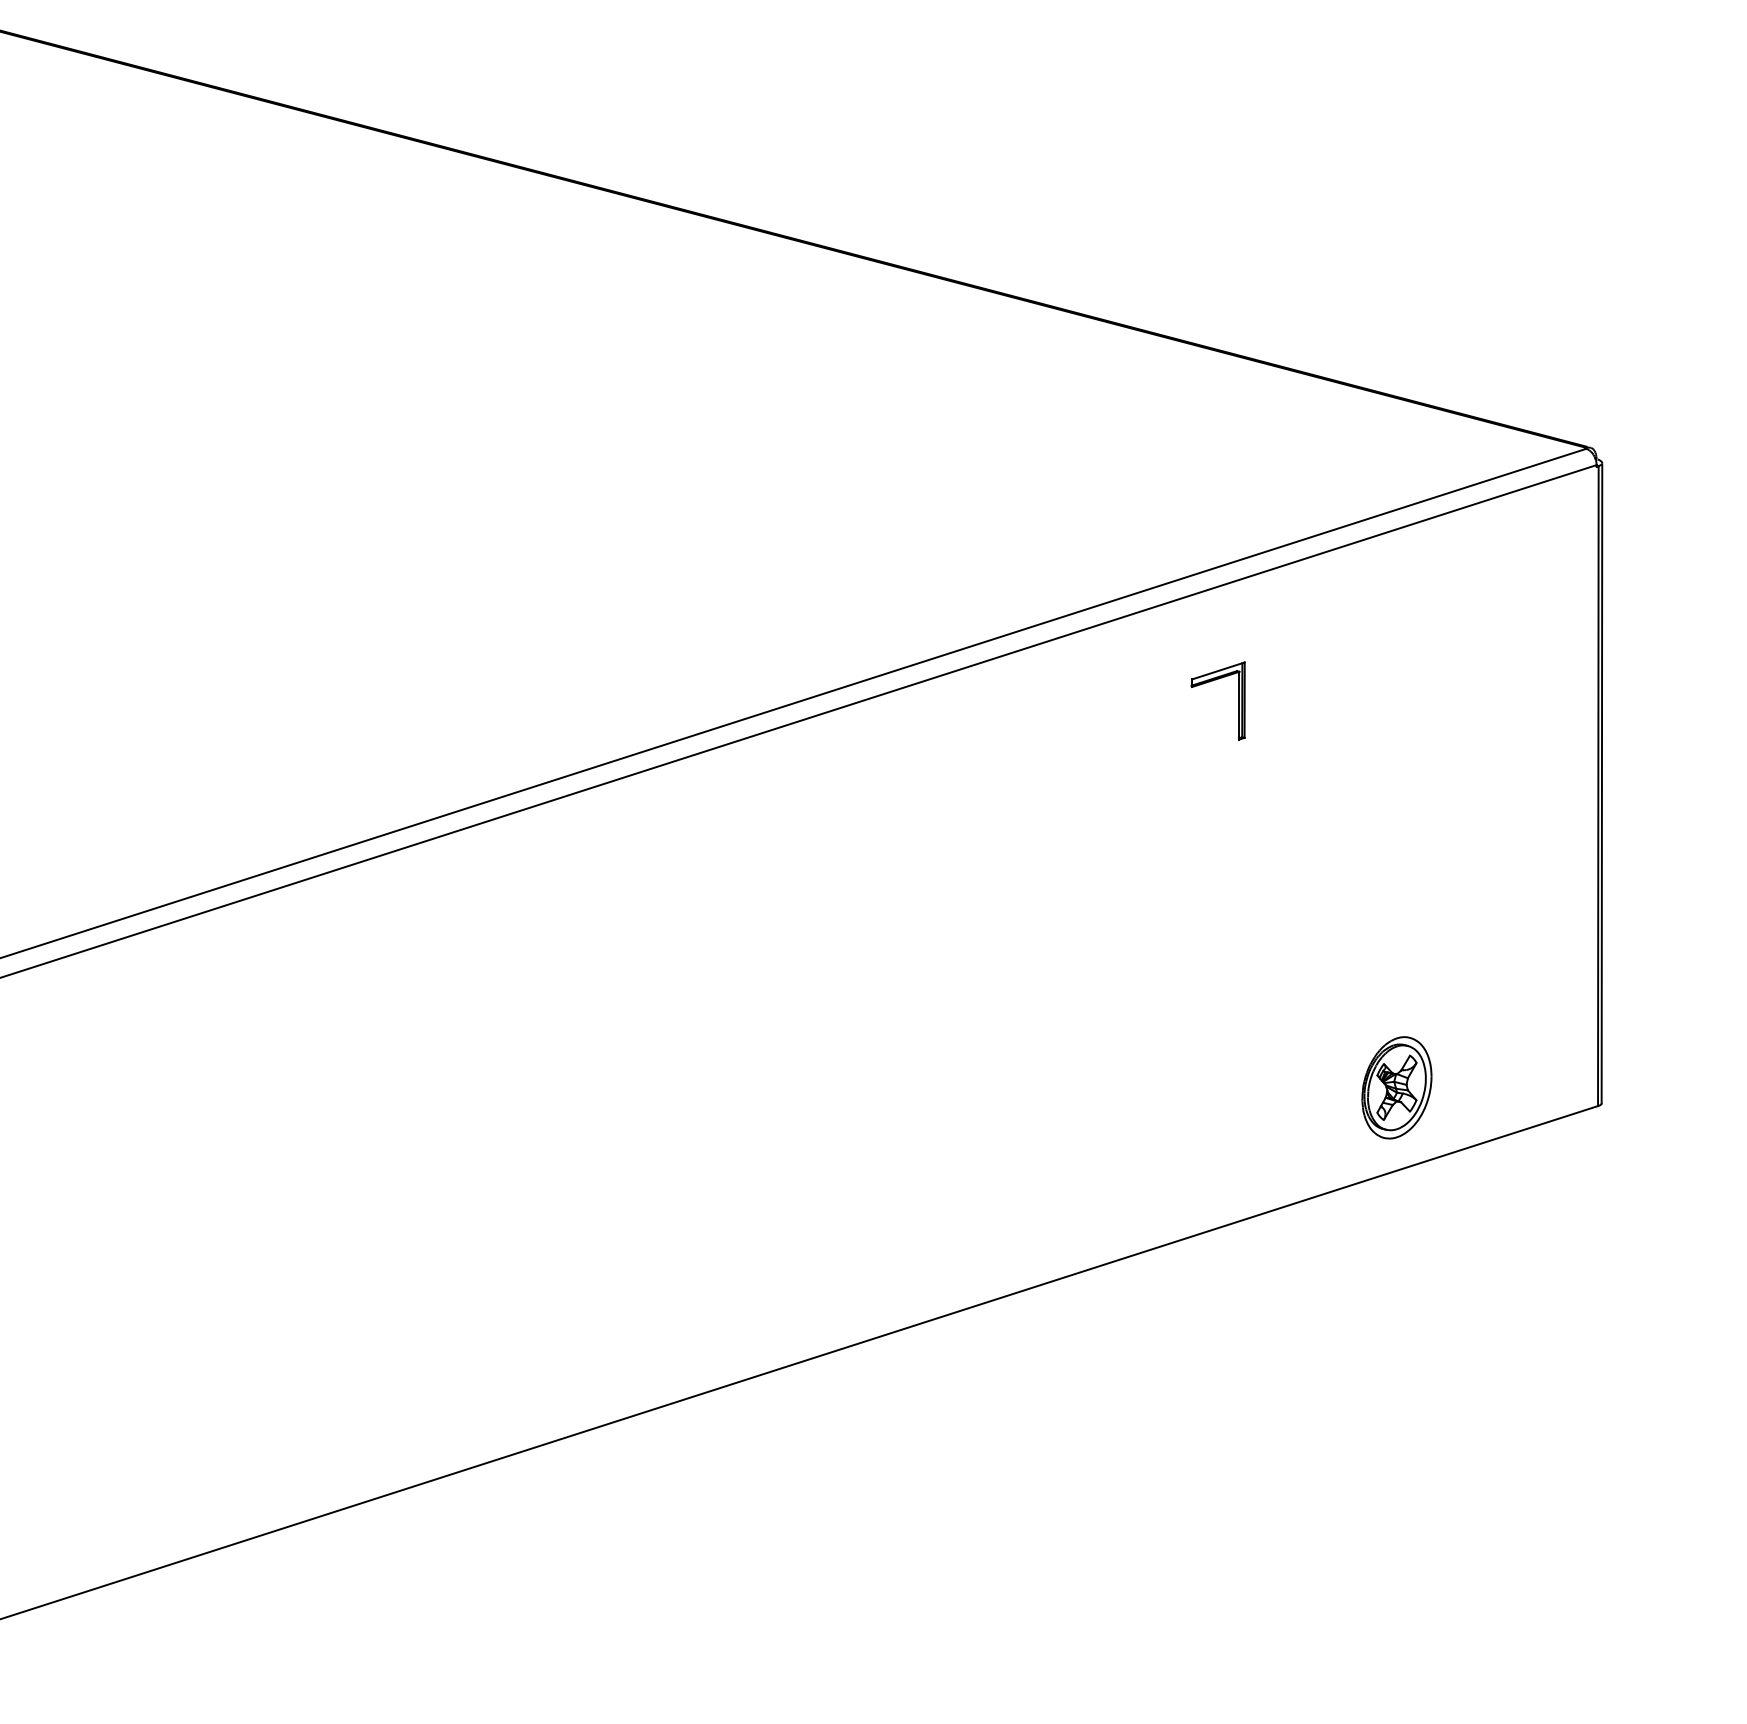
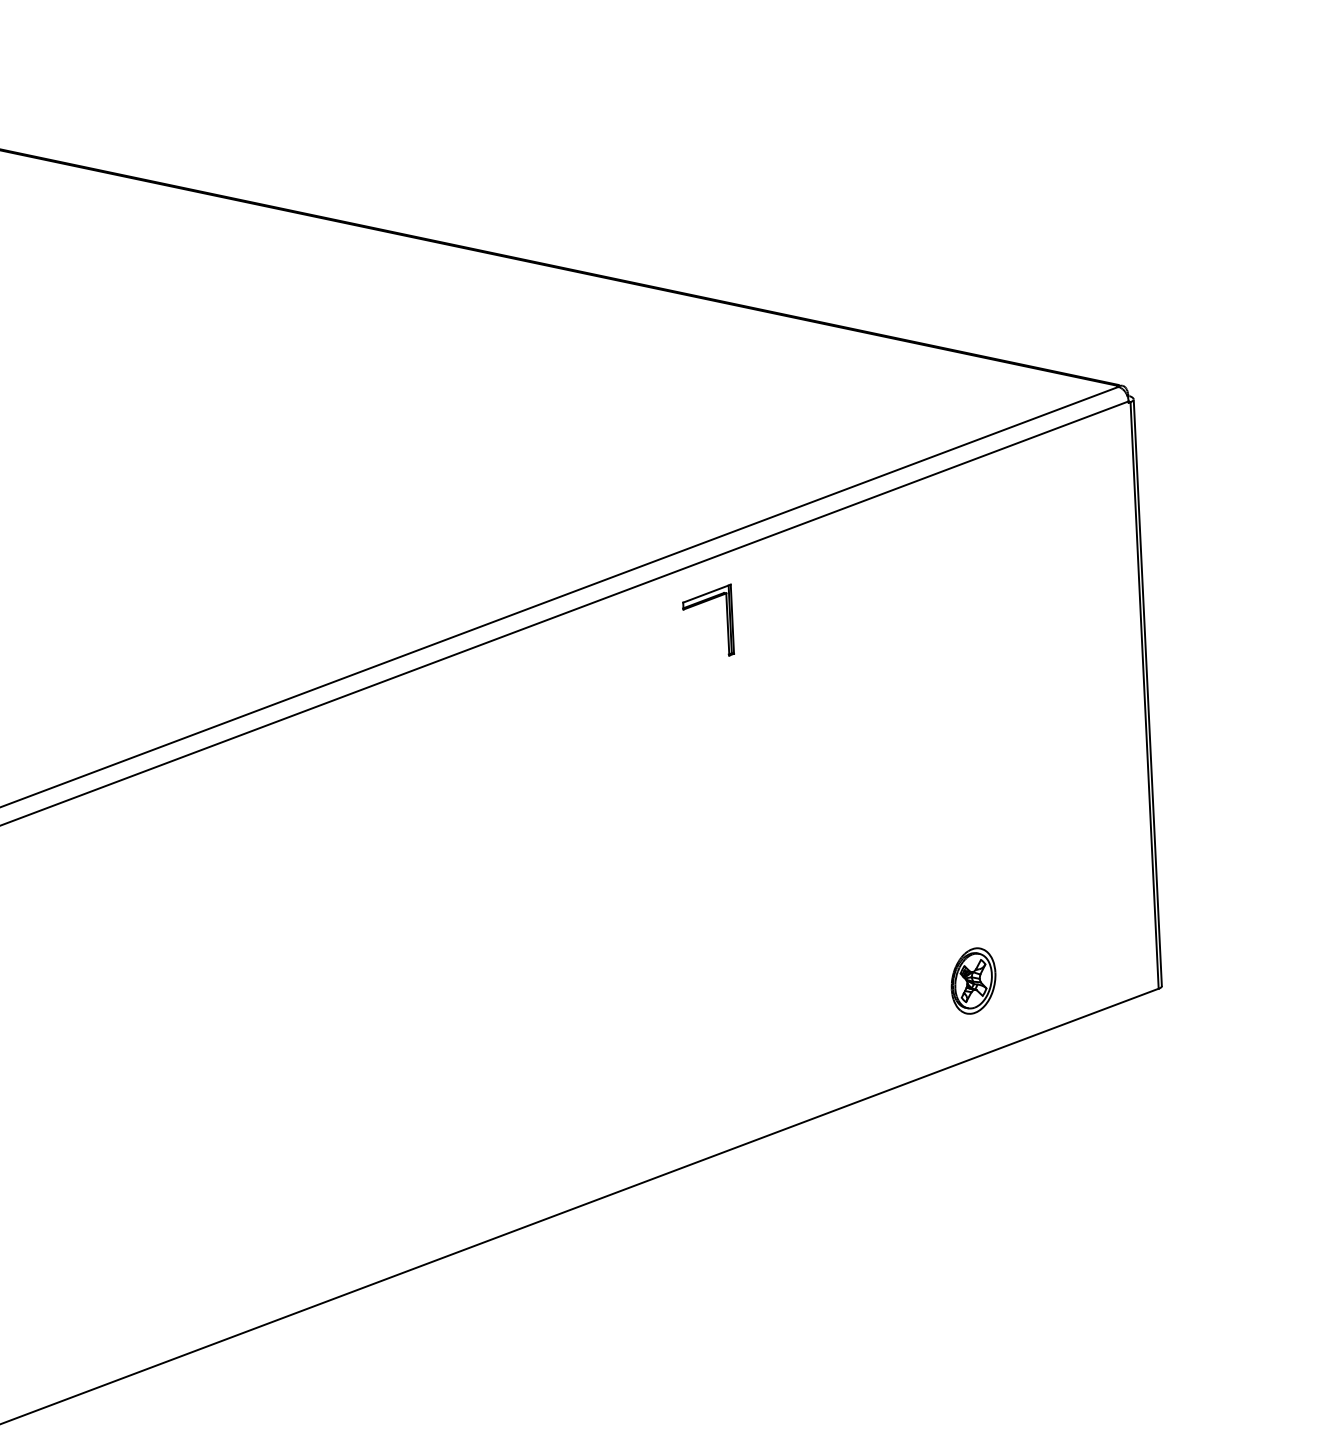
part: (1212, 681) -> (702, 603), moved
part: (1396, 1087) -> (973, 980), size x0.7

